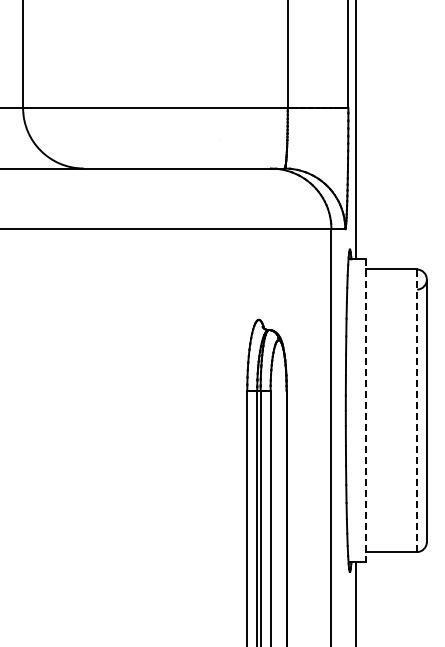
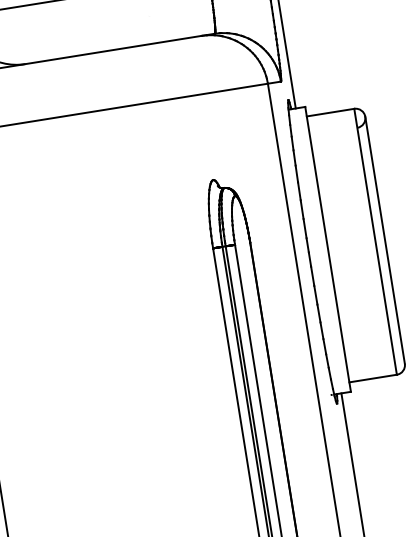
line: (416, 410) -> (375, 241), dashed -> solid
line: (366, 411) -> (328, 250), dashed -> solid

